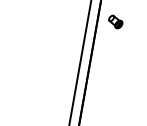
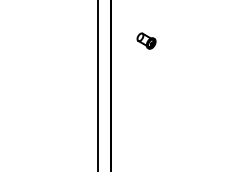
part: (115, 21) -> (146, 40), moved

